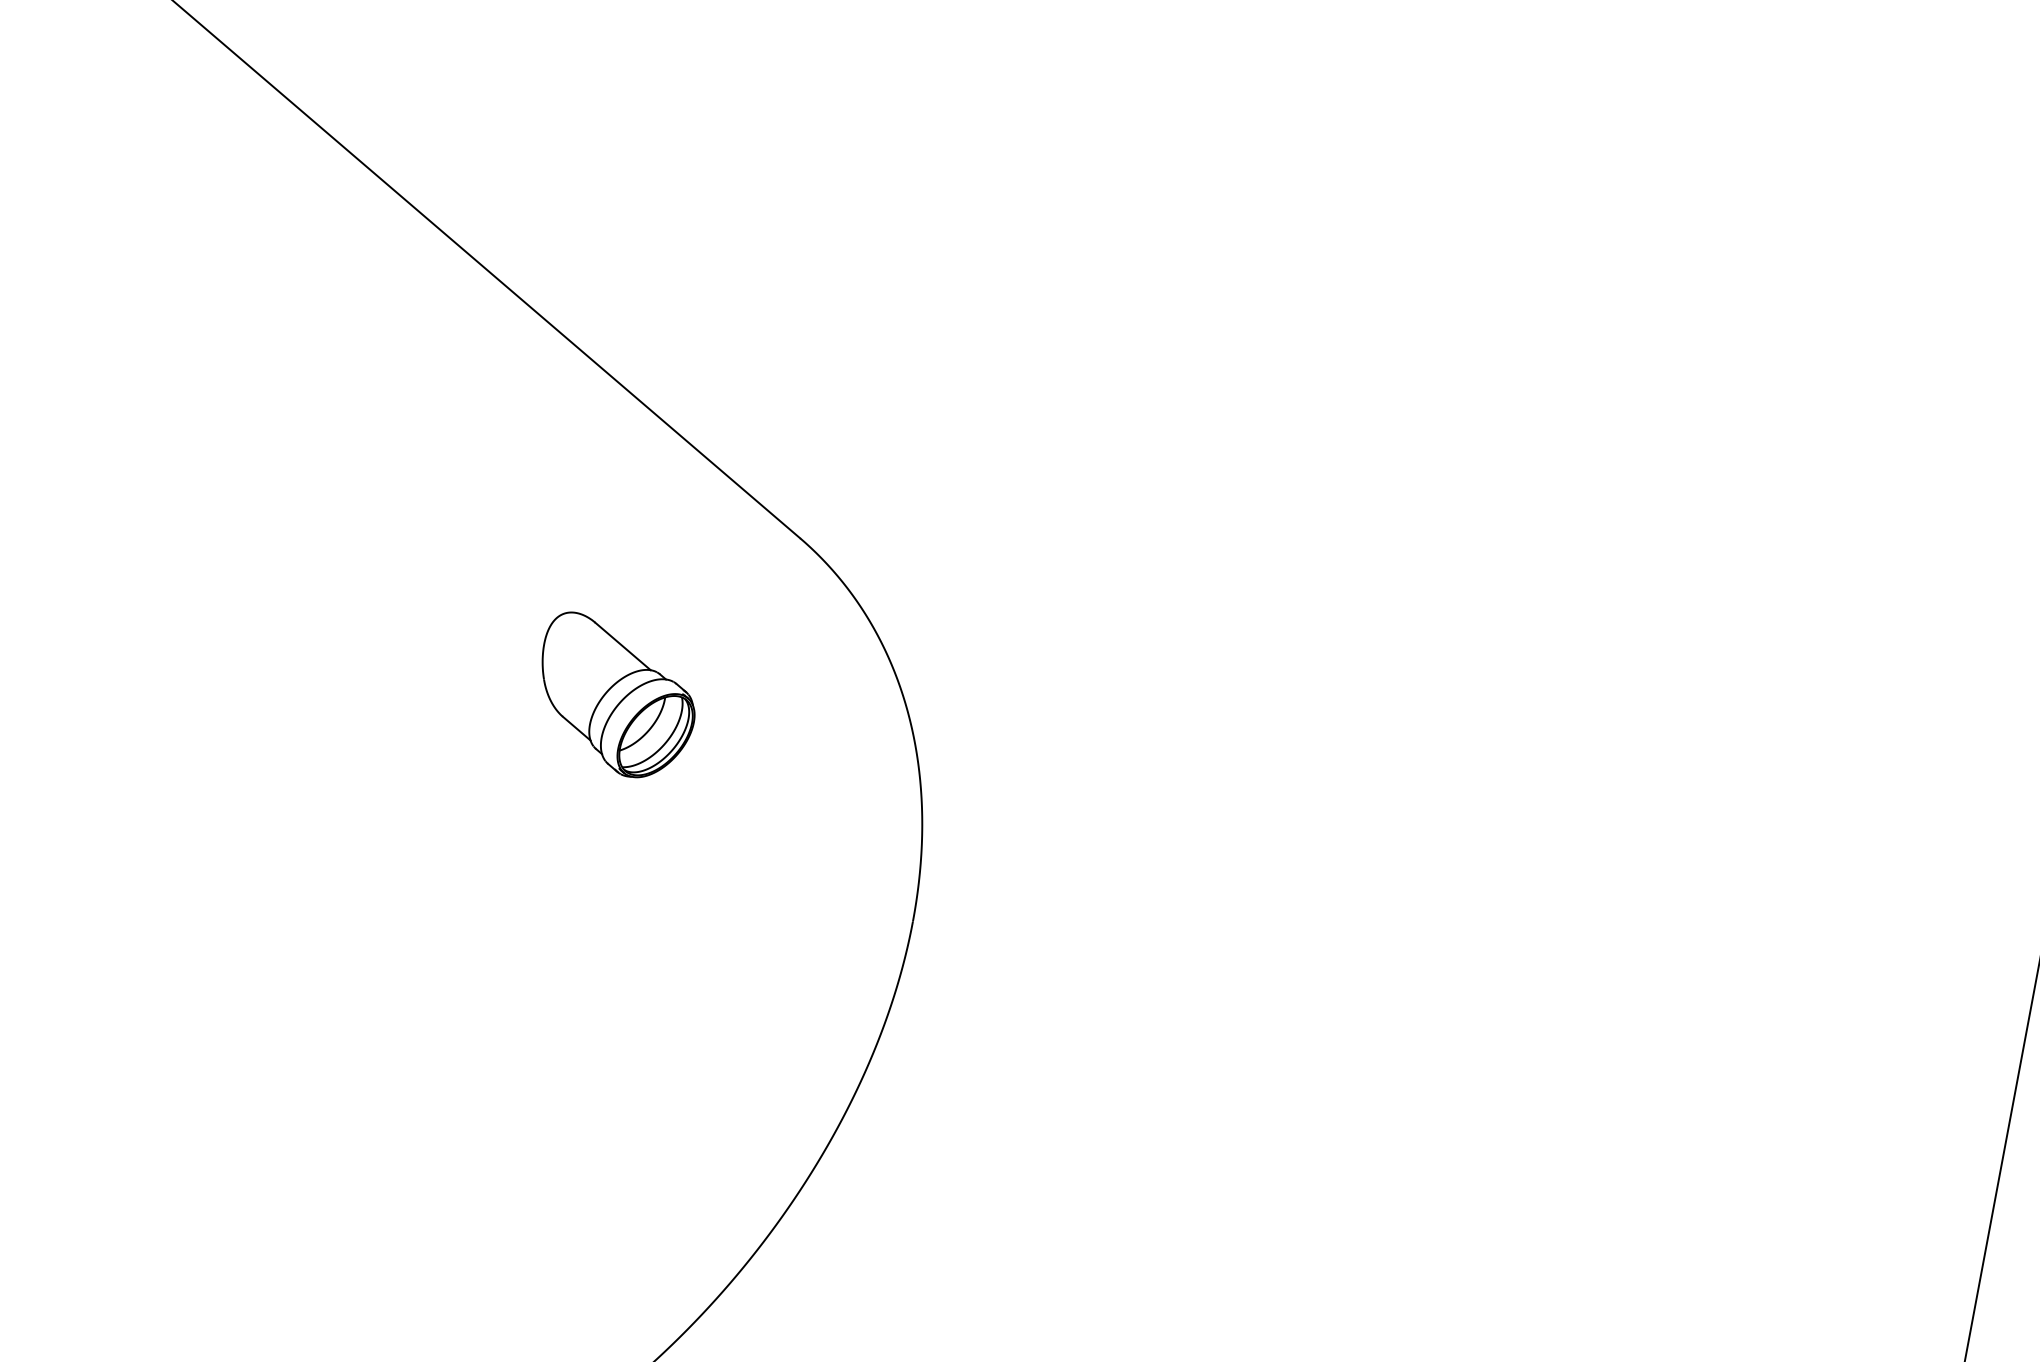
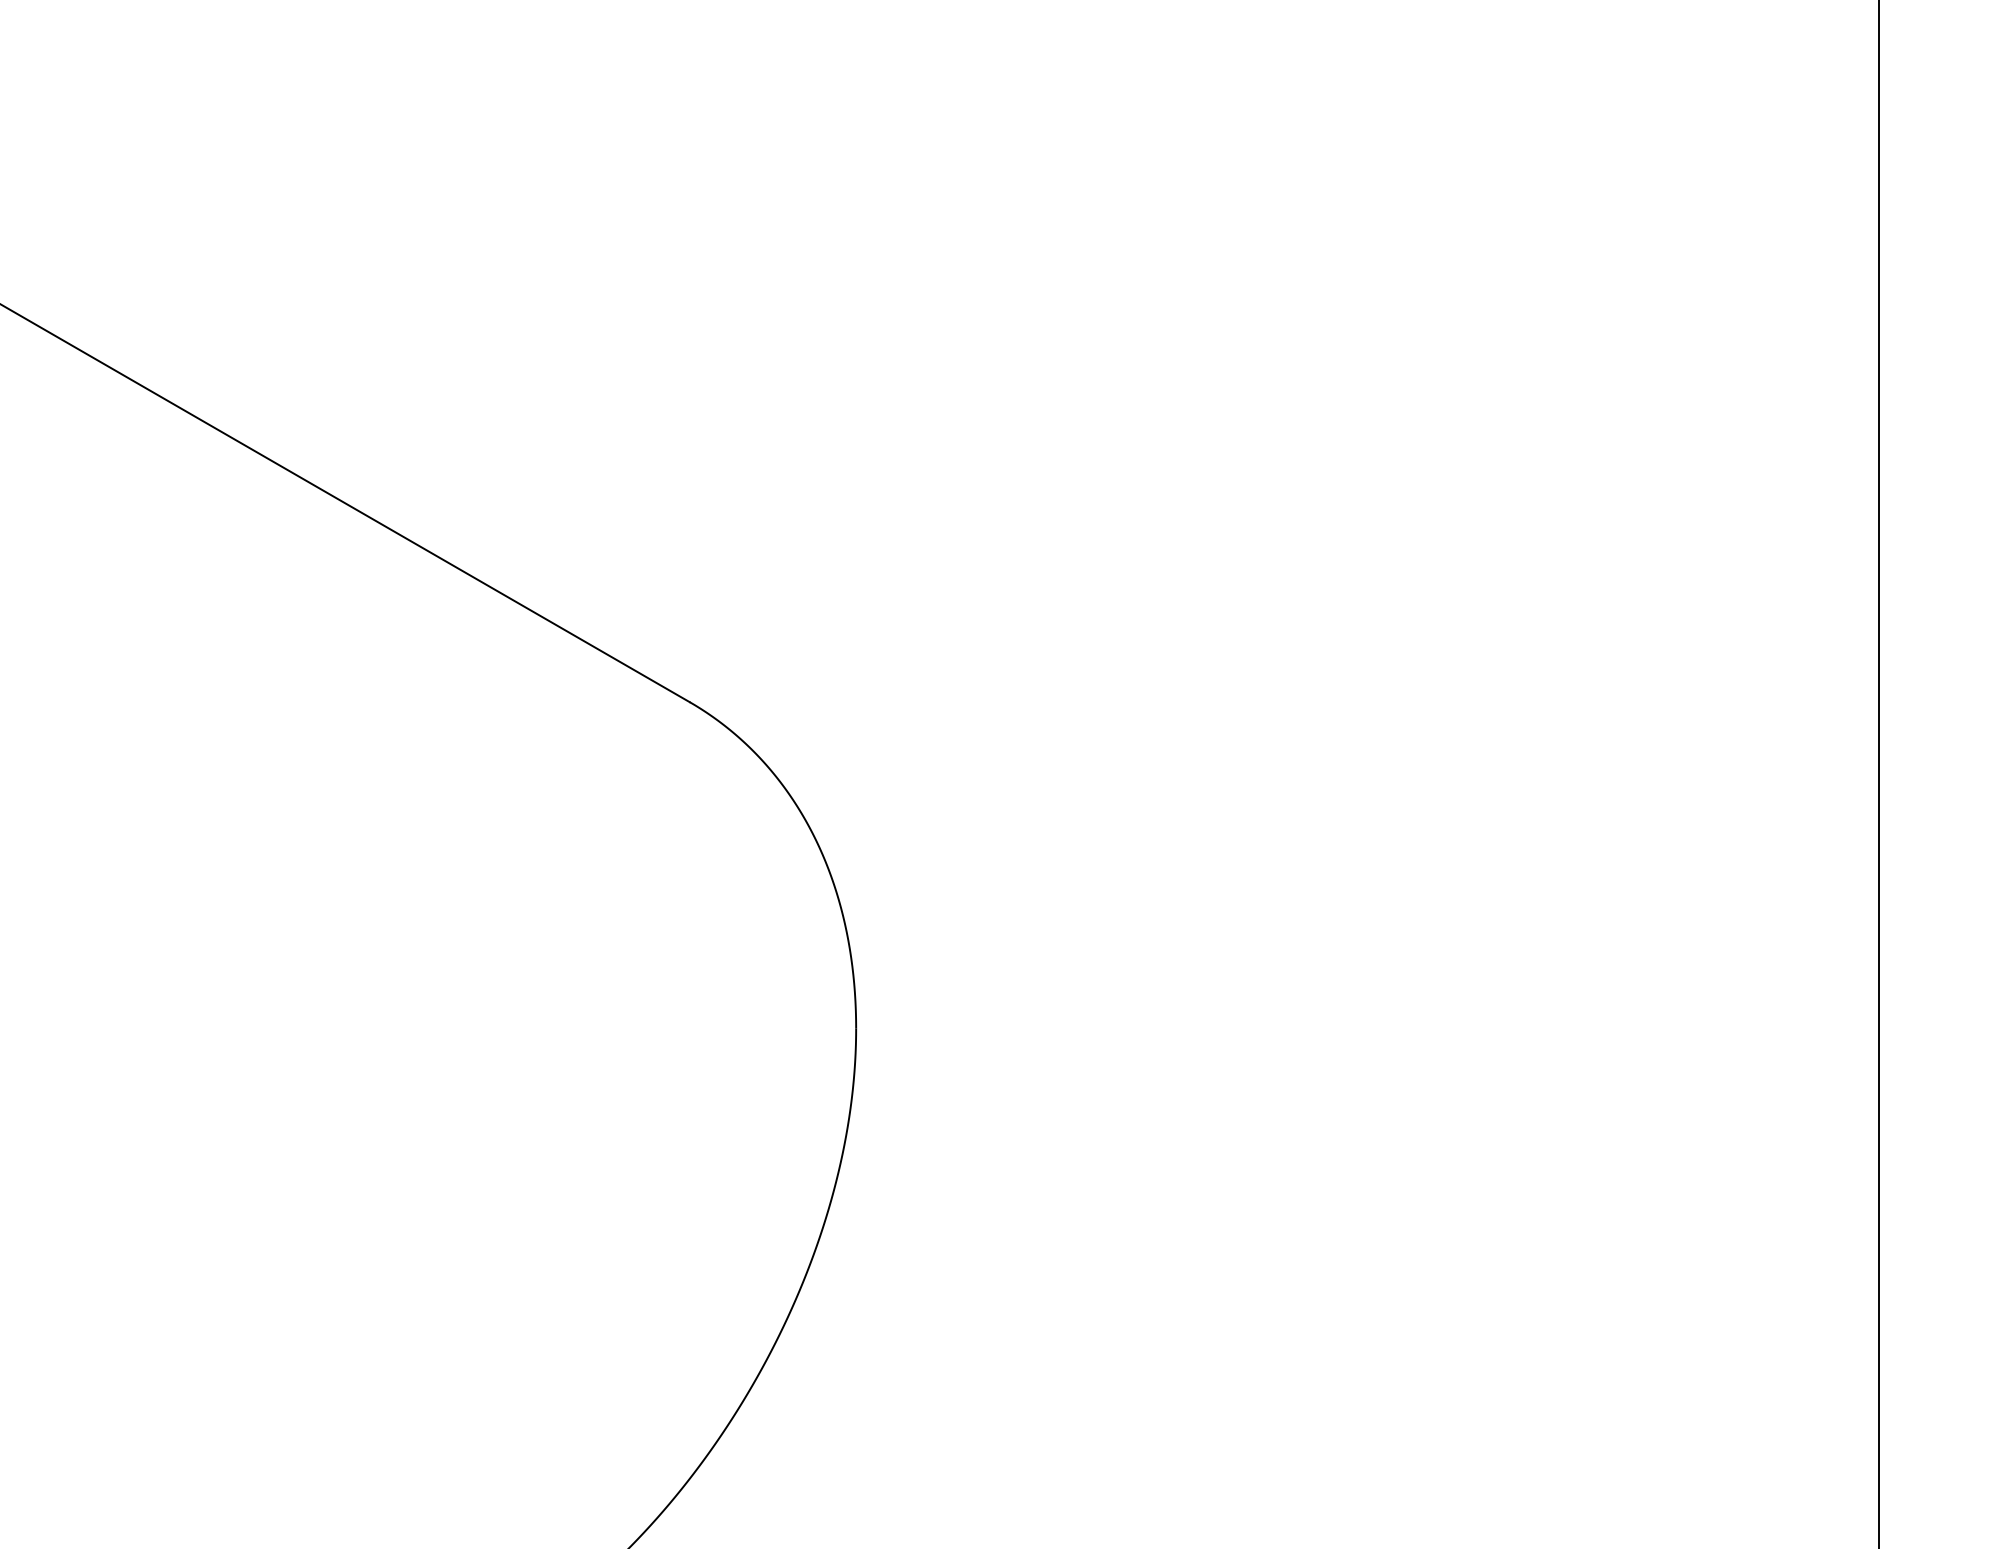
part: (615, 697) -> (550, 876), removed

